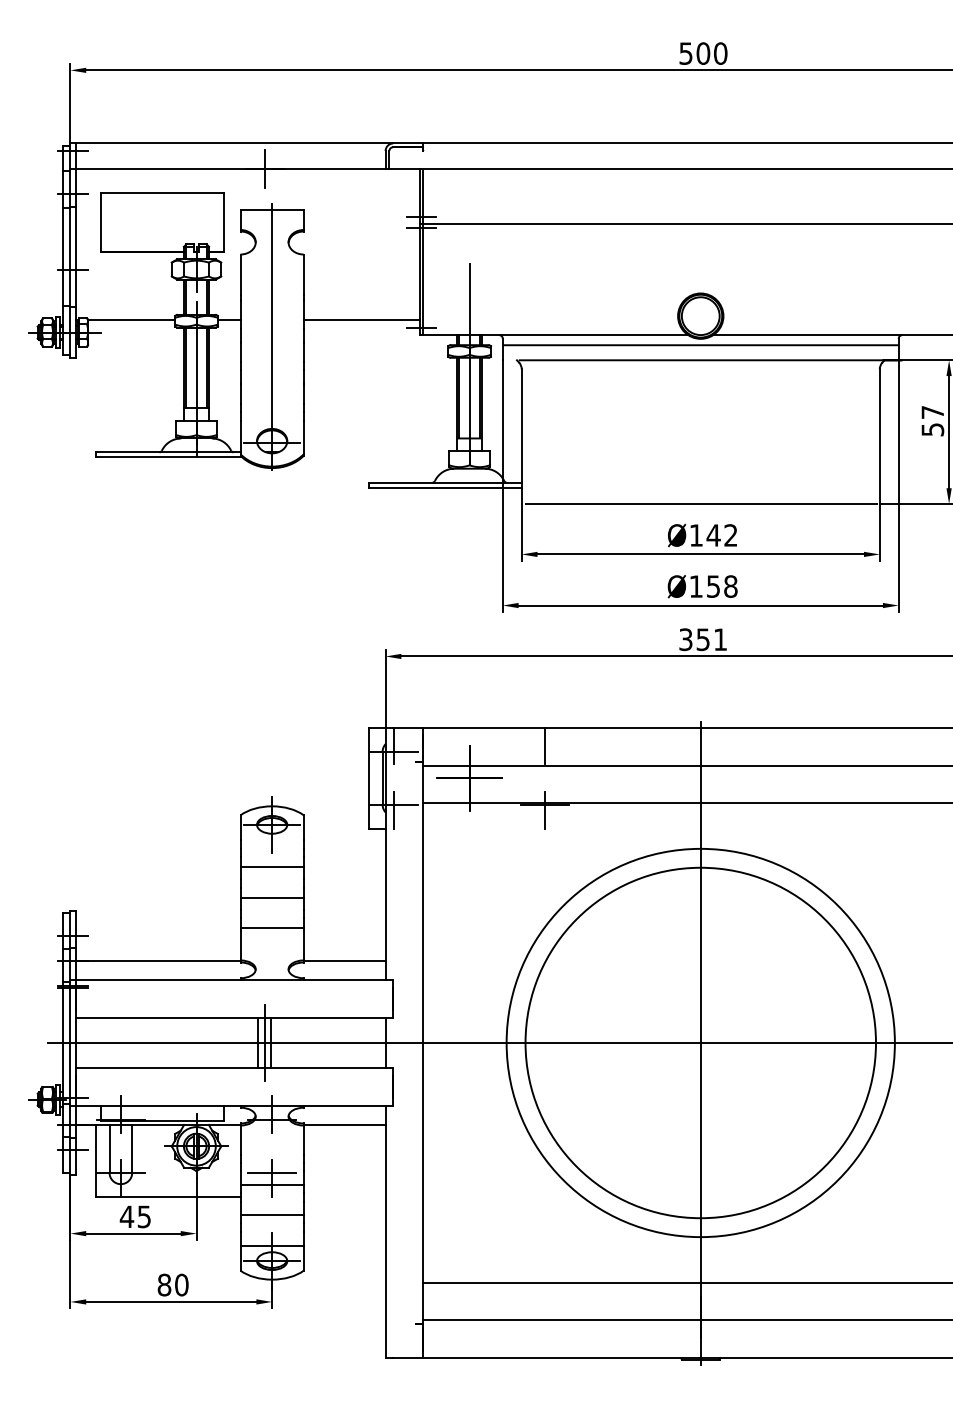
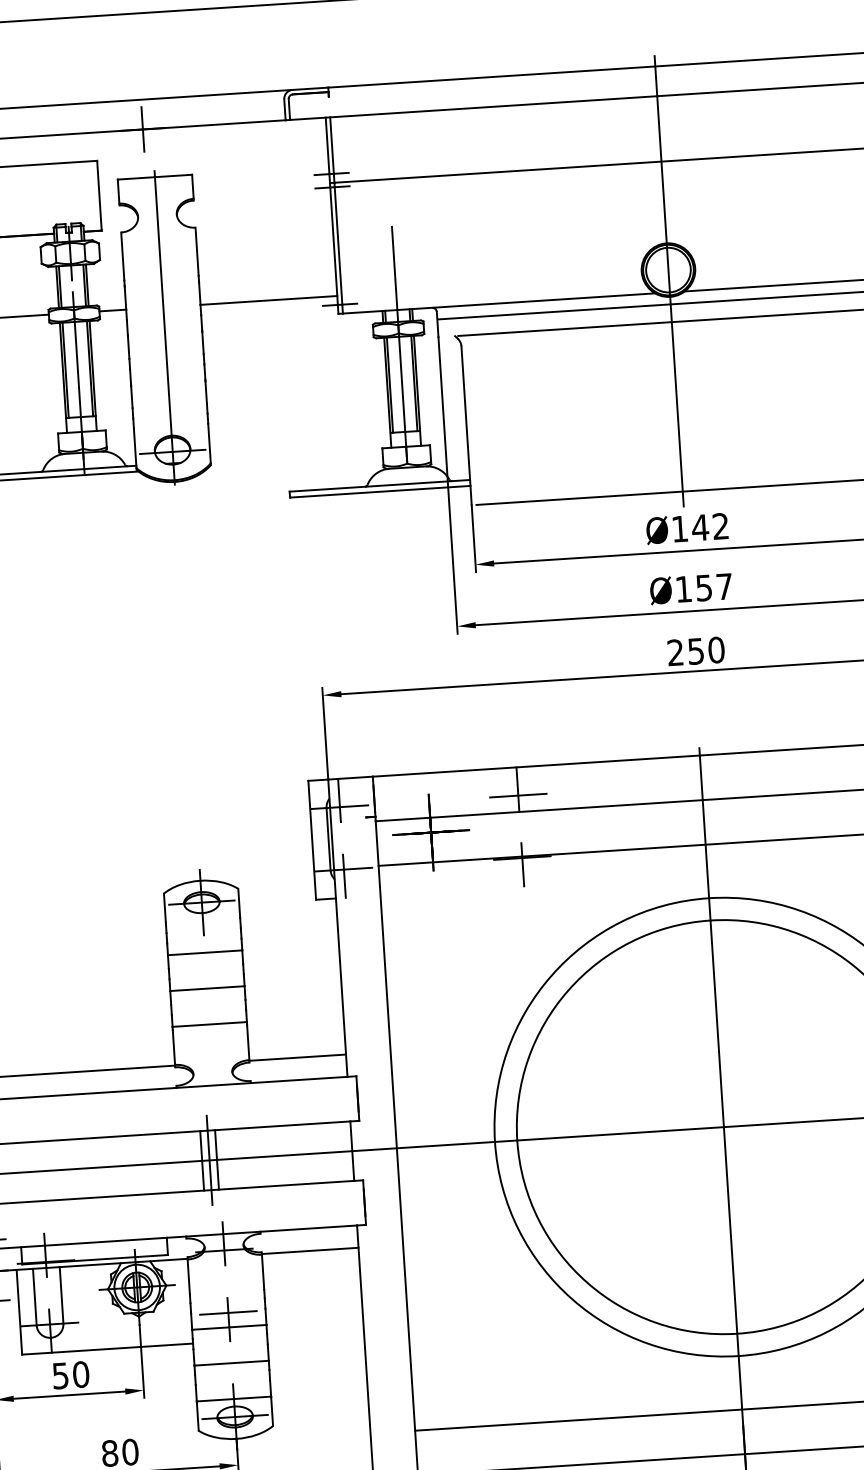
line: (700, 325) -> (668, 281), added
text: (730, 586) -> (724, 586), 158 -> 157
text: (703, 639) -> (696, 651), 351 -> 250
line: (545, 751) -> (518, 795), added
text: (135, 1216) -> (70, 1374), 45 -> 50

